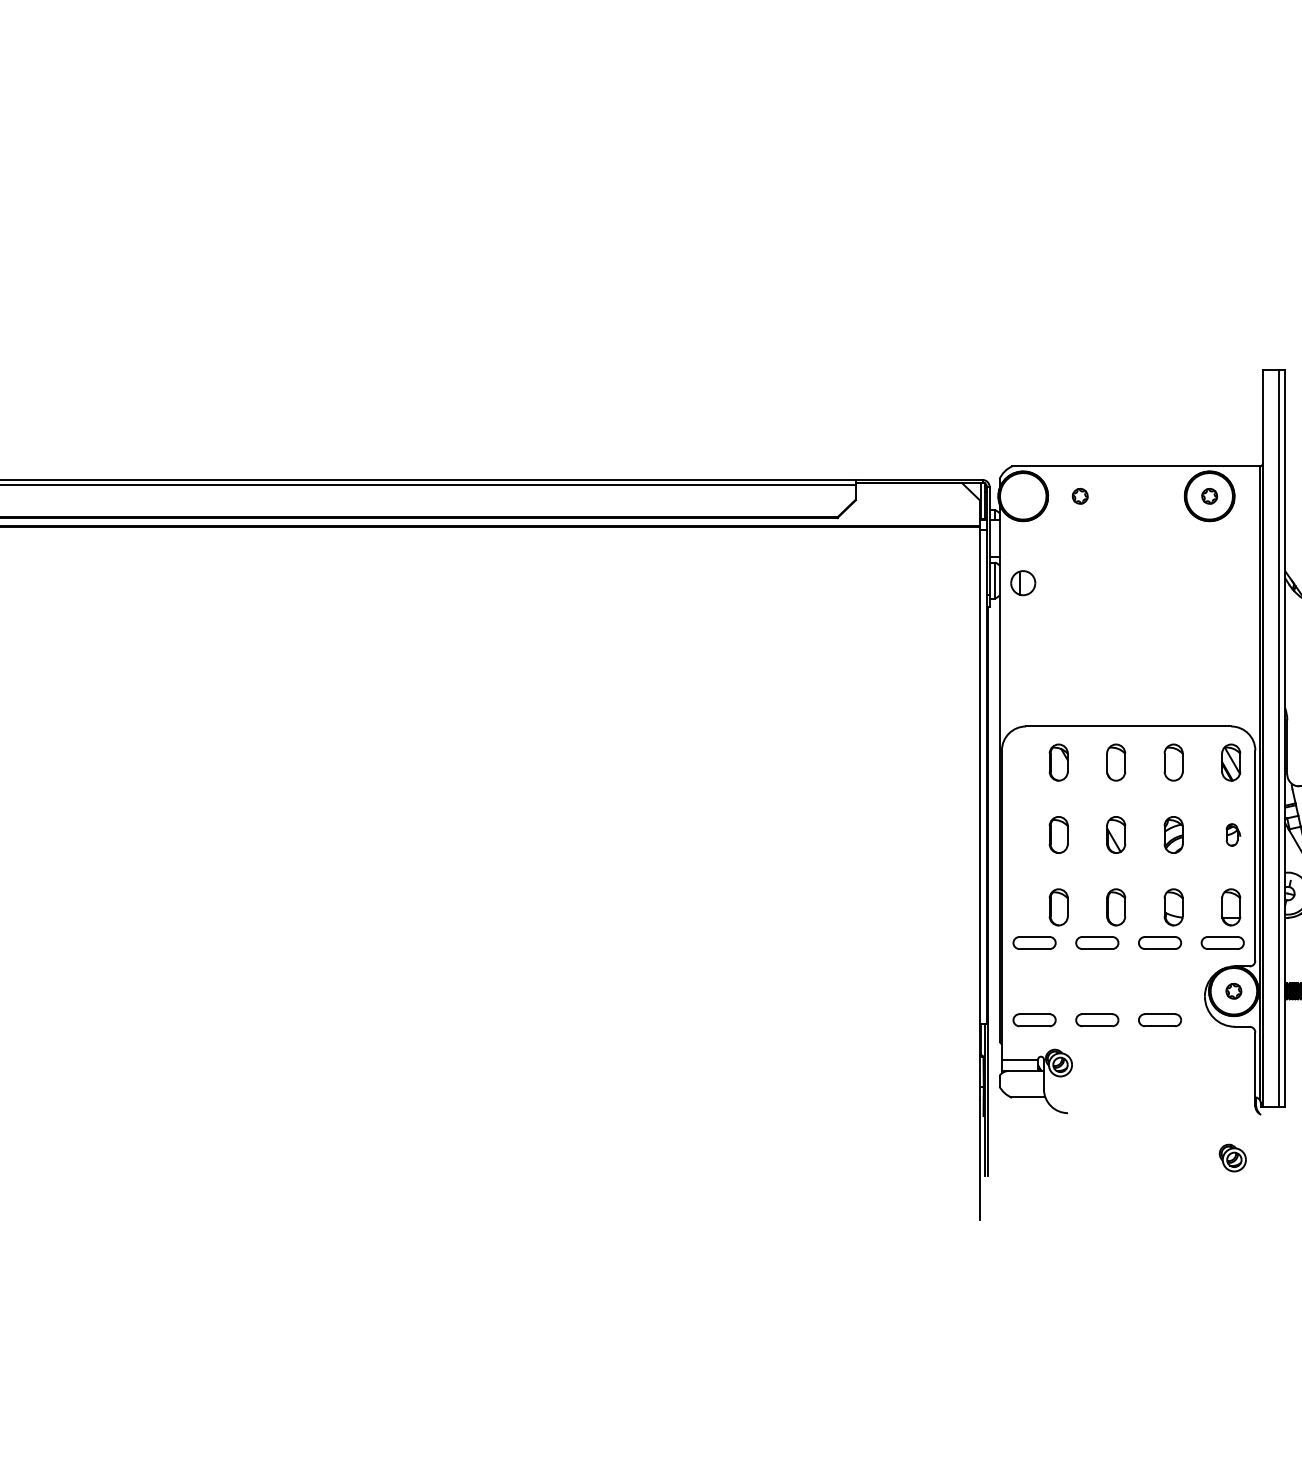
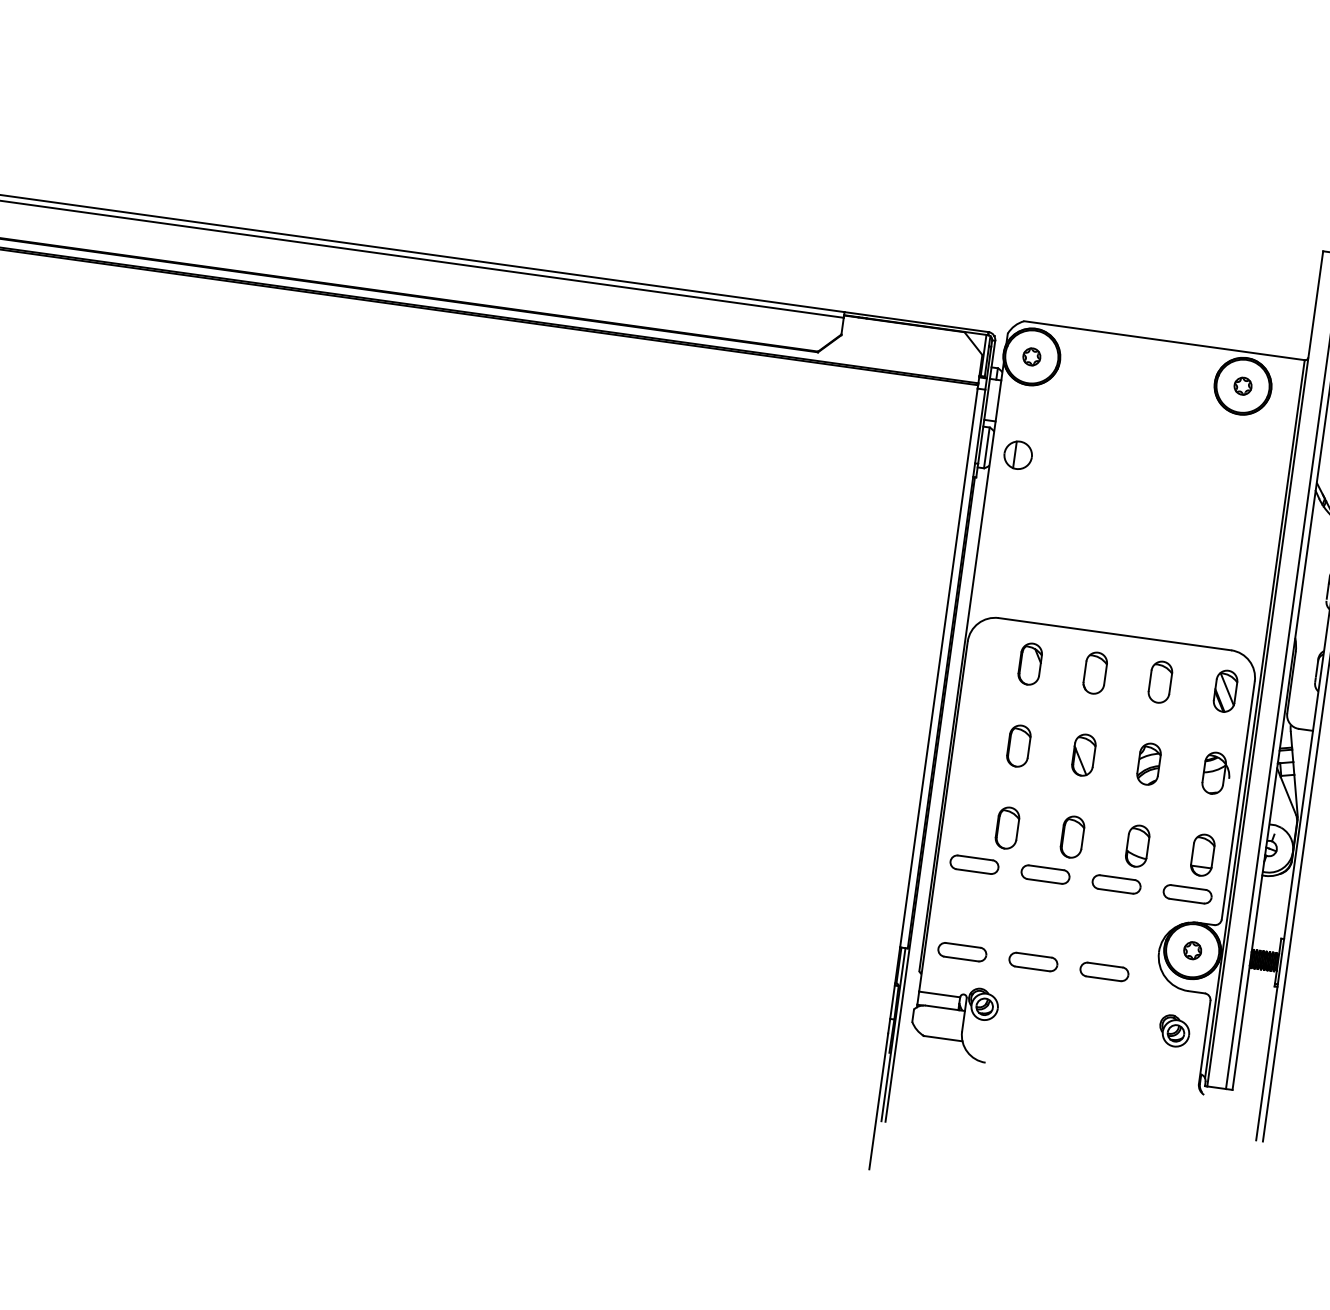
part: (1079, 496) -> (1030, 357), moved
part: (1233, 834) -> (1216, 773), size x1.67
part: (1232, 1157) -> (1174, 1030), moved

